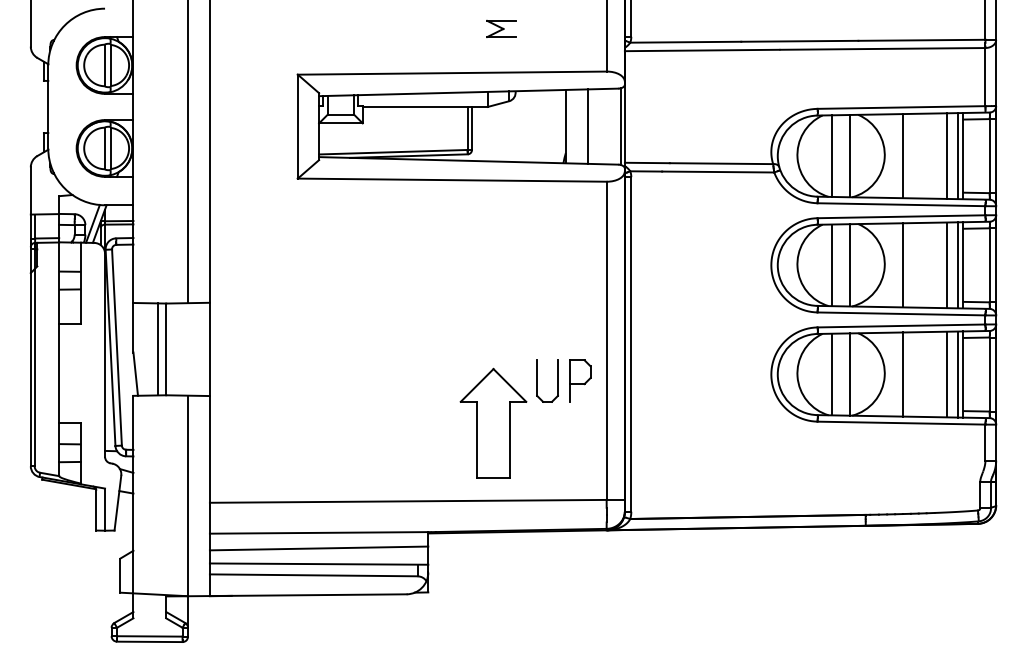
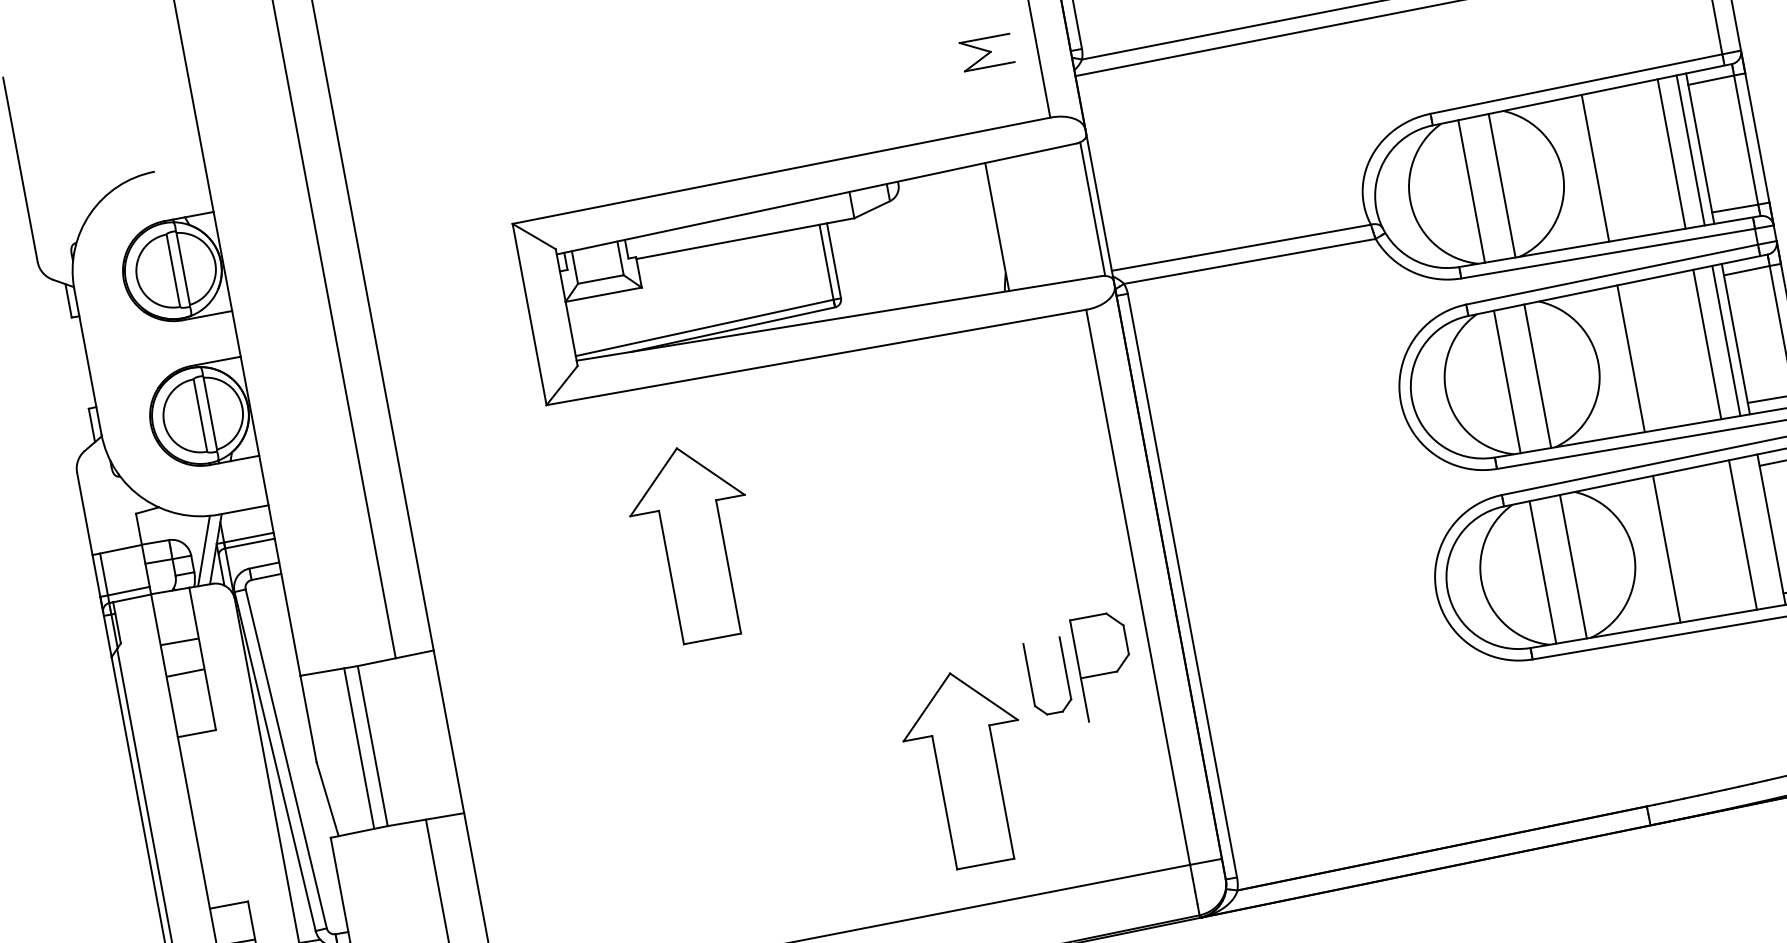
part: (501, 28) -> (987, 51), moved
line: (587, 126) -> (1034, 219), removed
part: (365, 269) -> (694, 541), added
line: (957, 374) -> (1761, 531), removed
part: (580, 380) -> (1105, 665), size x1.4

